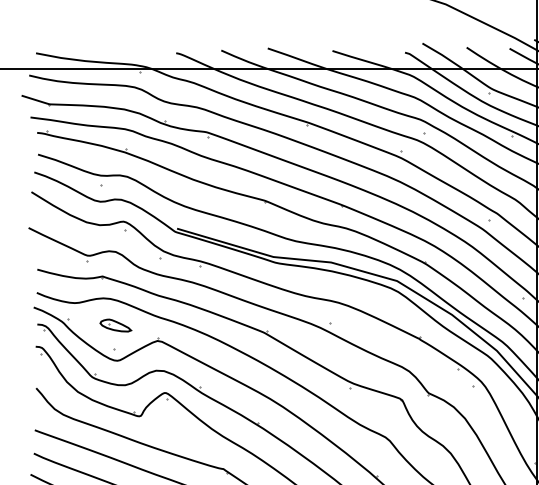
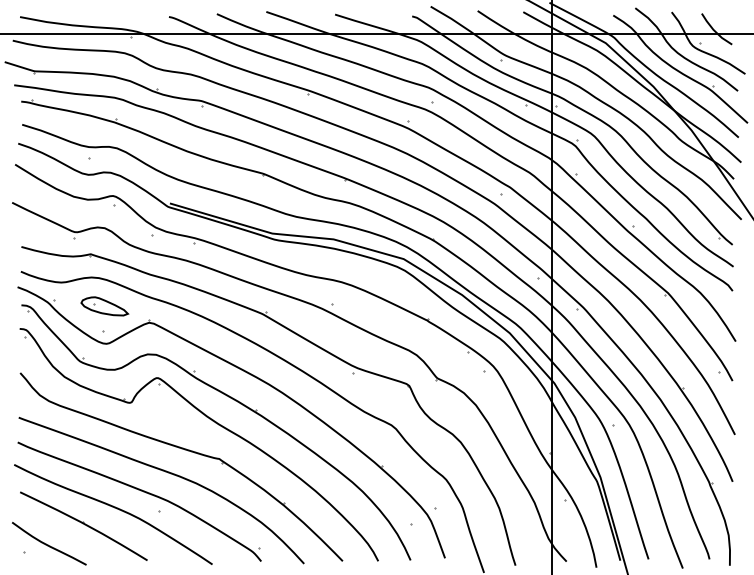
part: (115, 325) -> (104, 306), size x1.43

